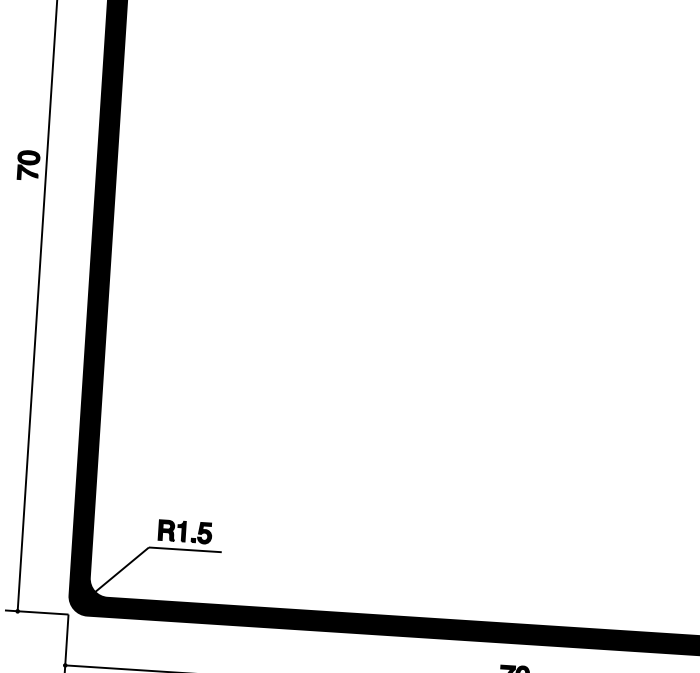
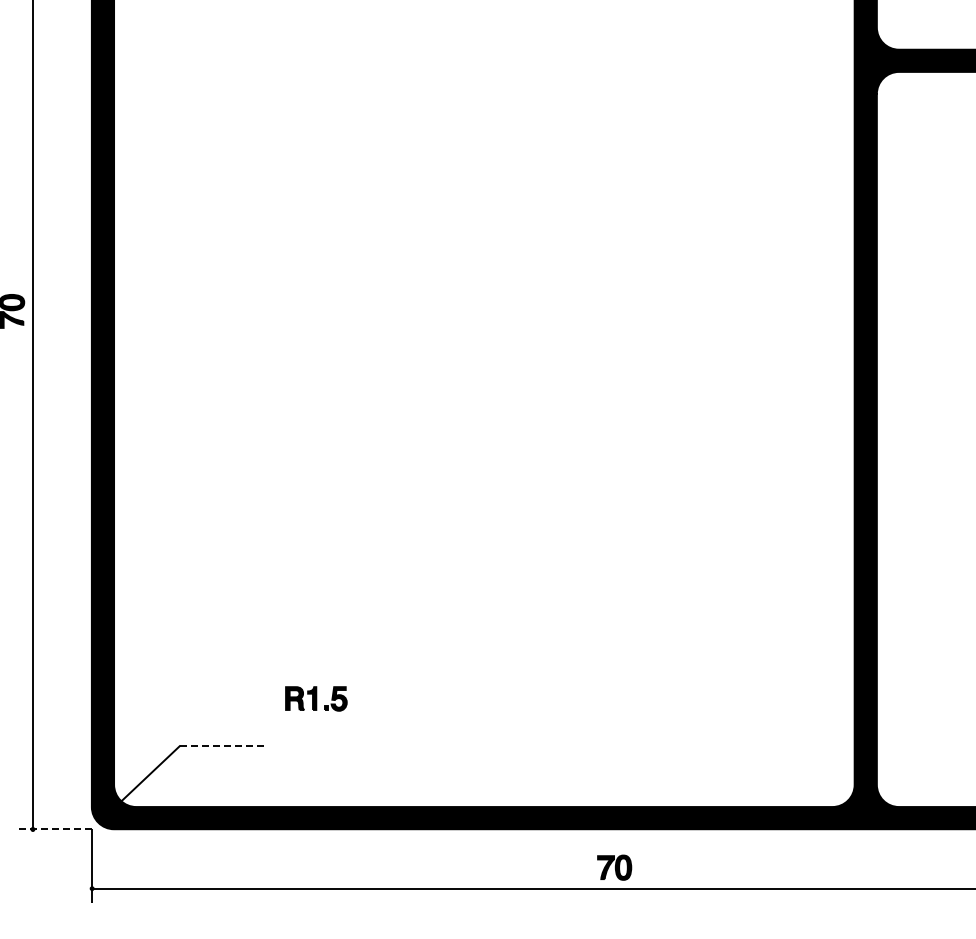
part: (185, 531) -> (316, 698), moved
line: (185, 549) -> (223, 745), solid -> dashed
line: (36, 612) -> (54, 829), solid -> dashed

